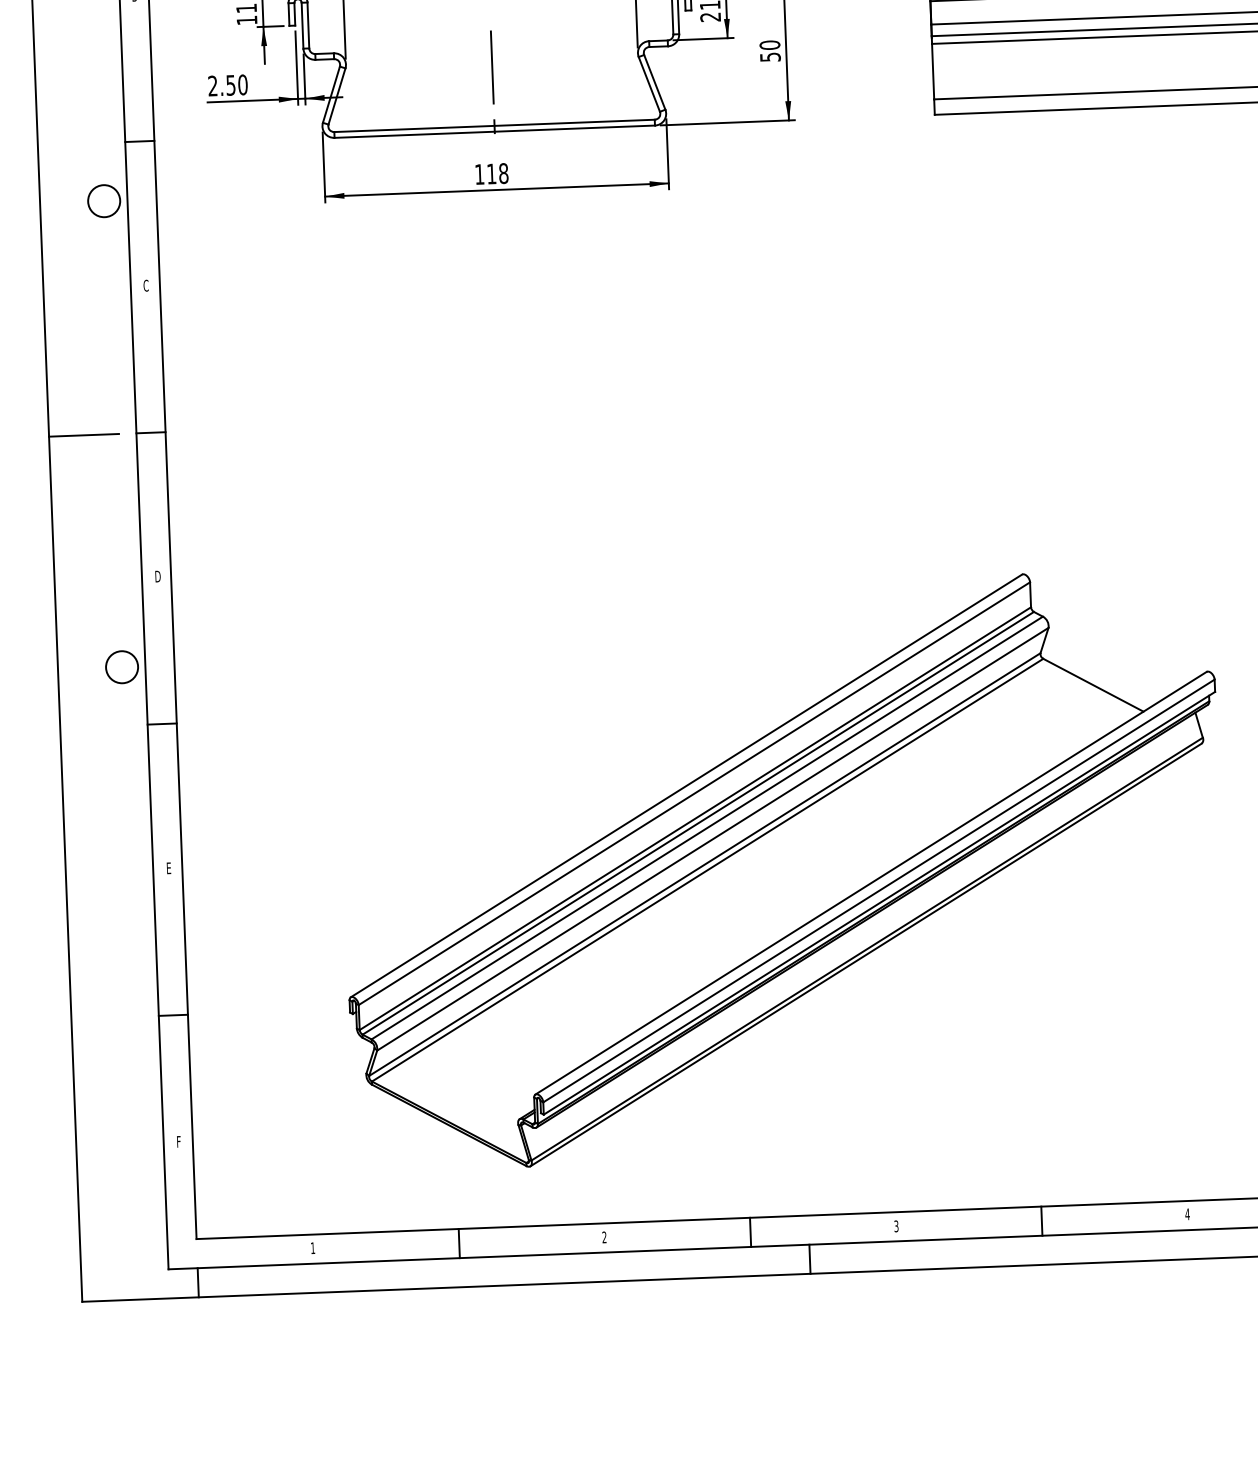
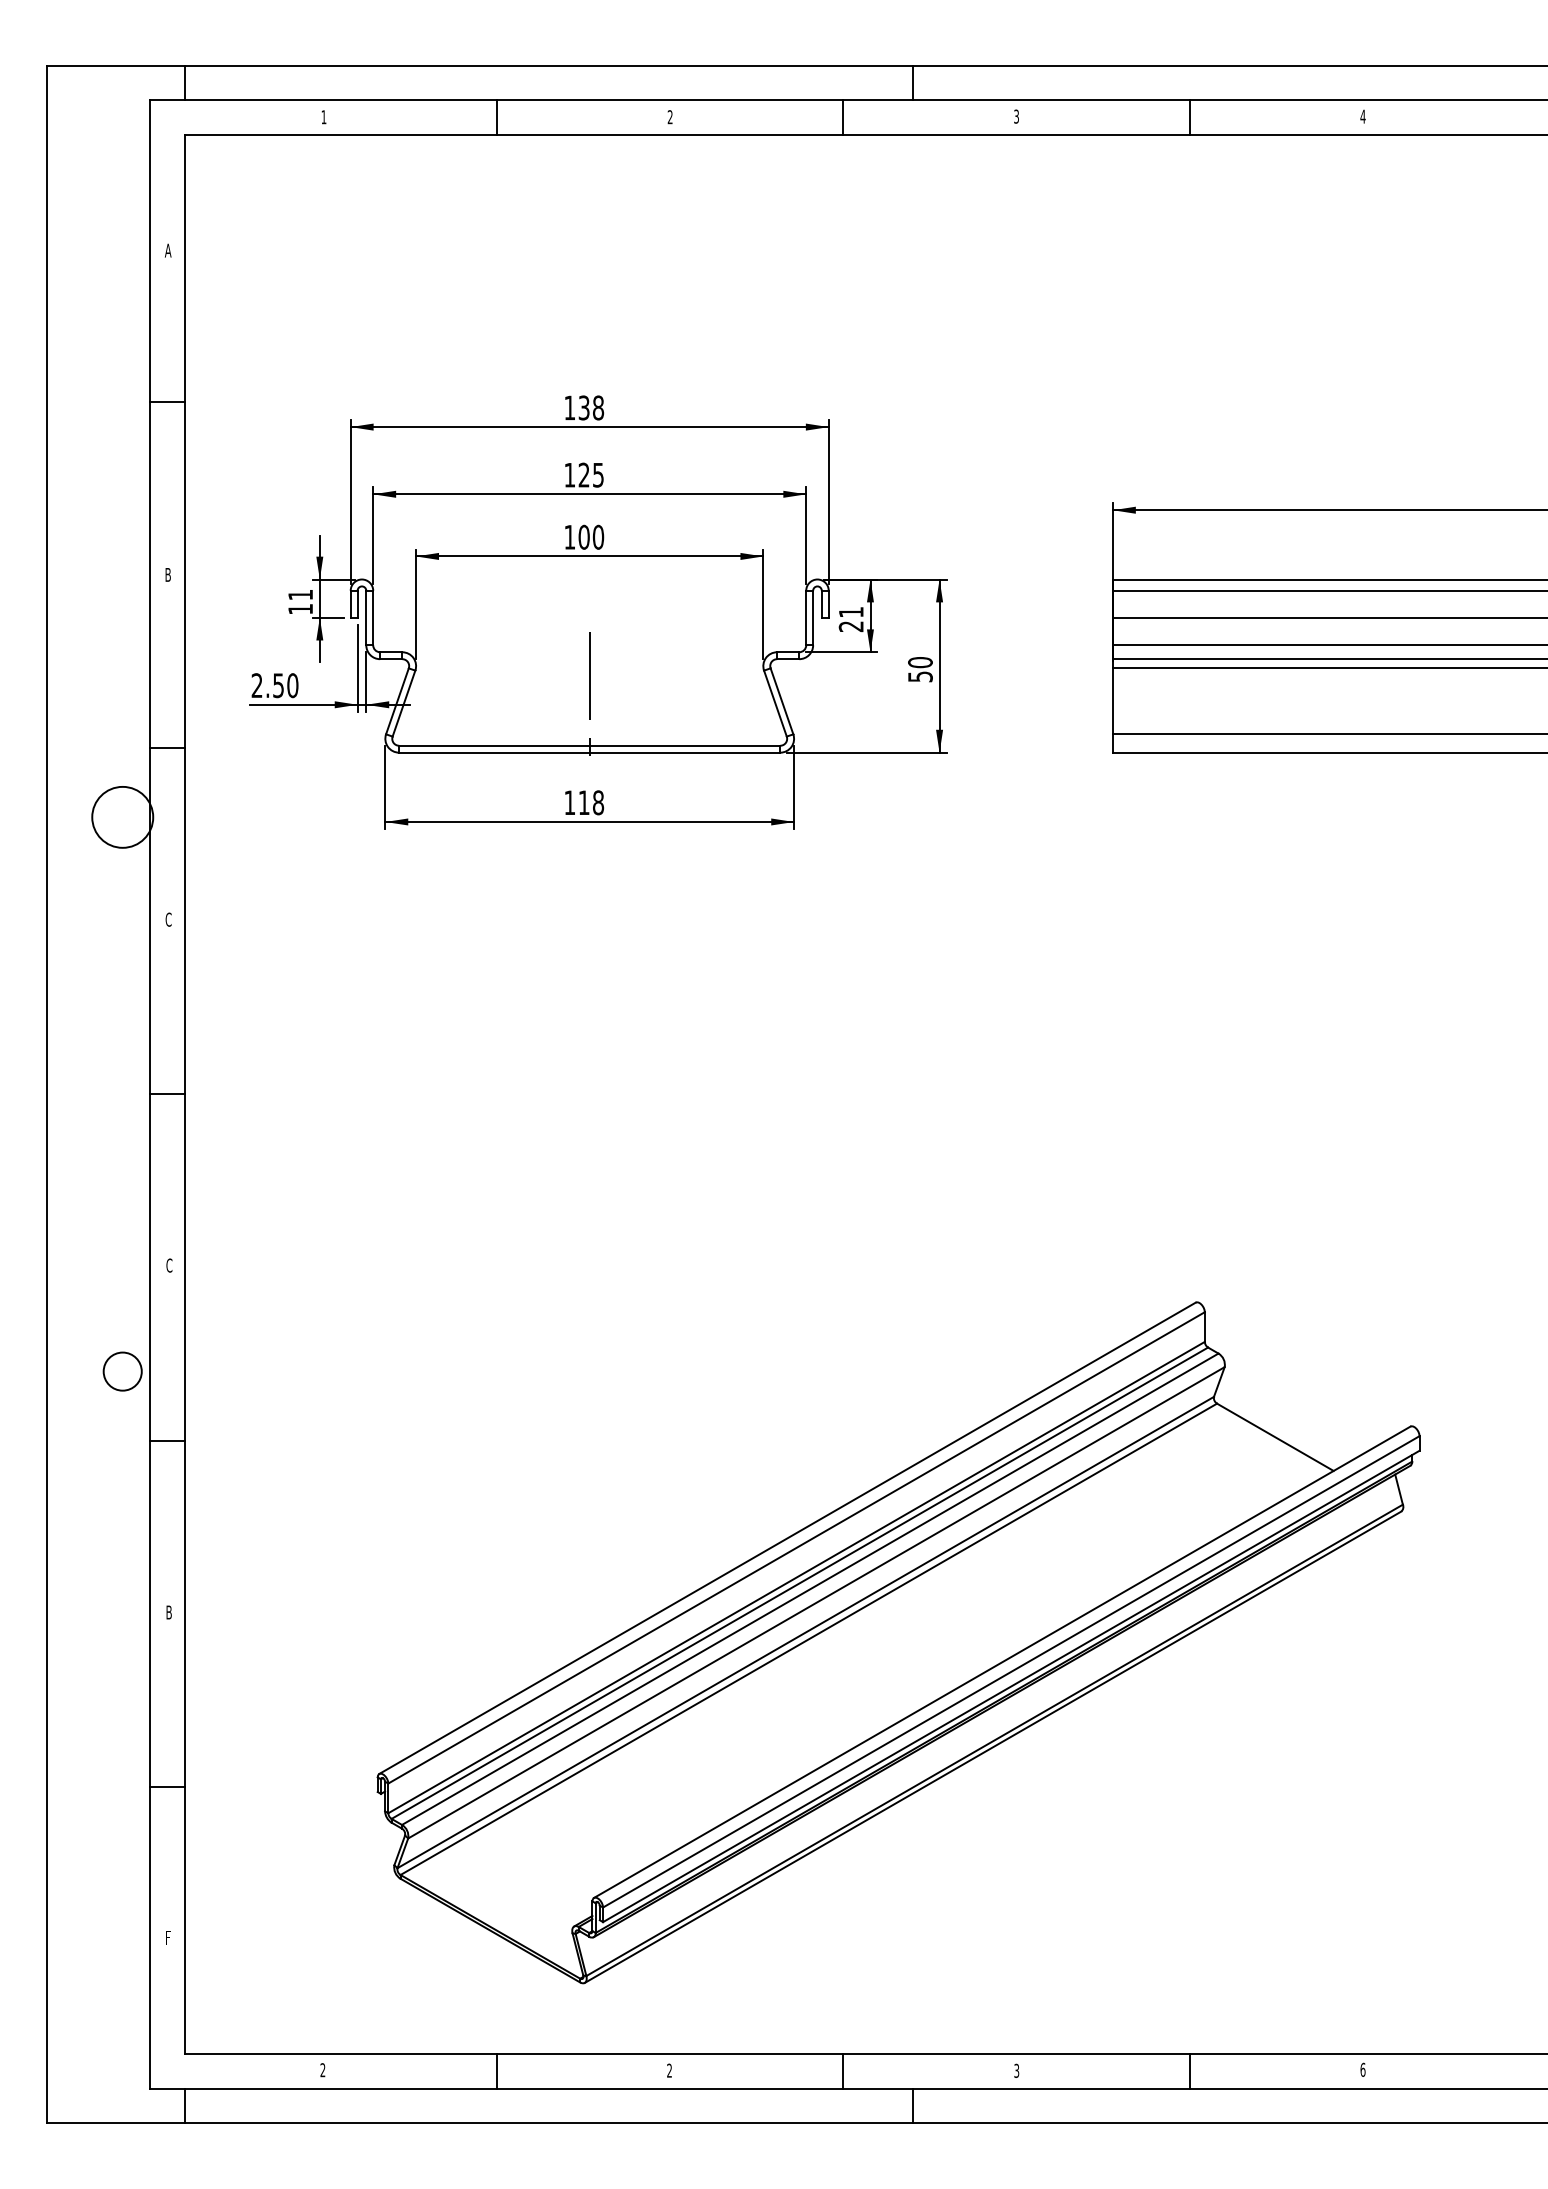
circle: (103, 201) -> (122, 817), size x1.6
line: (83, 435) -> (87, 1094), removed
text: (157, 576) -> (169, 1265), D -> C
text: (168, 868) -> (168, 1612), E -> B
text: (1187, 1214) -> (1362, 2069), 4 -> 6
text: (312, 1247) -> (322, 2069), 1 -> 2

